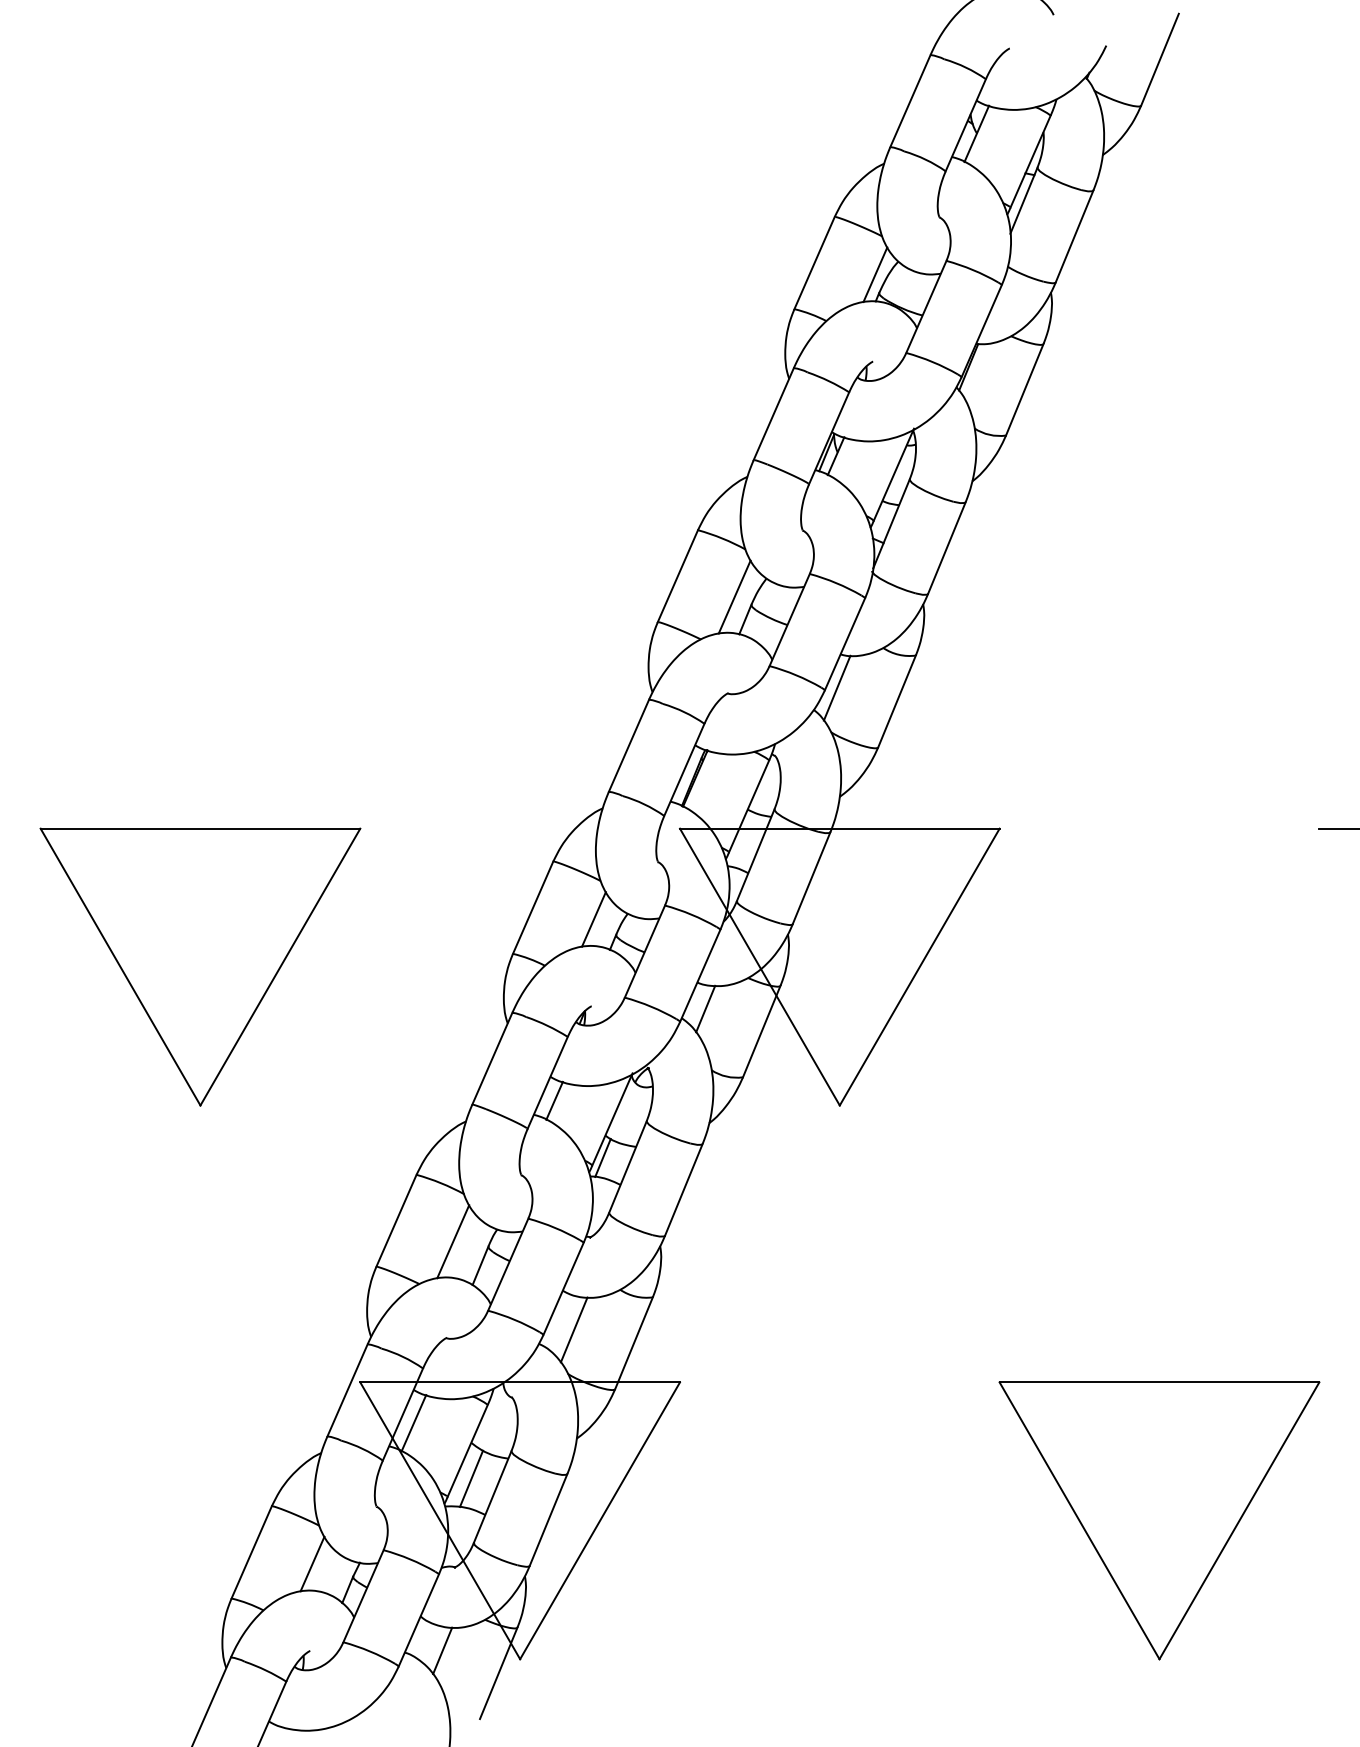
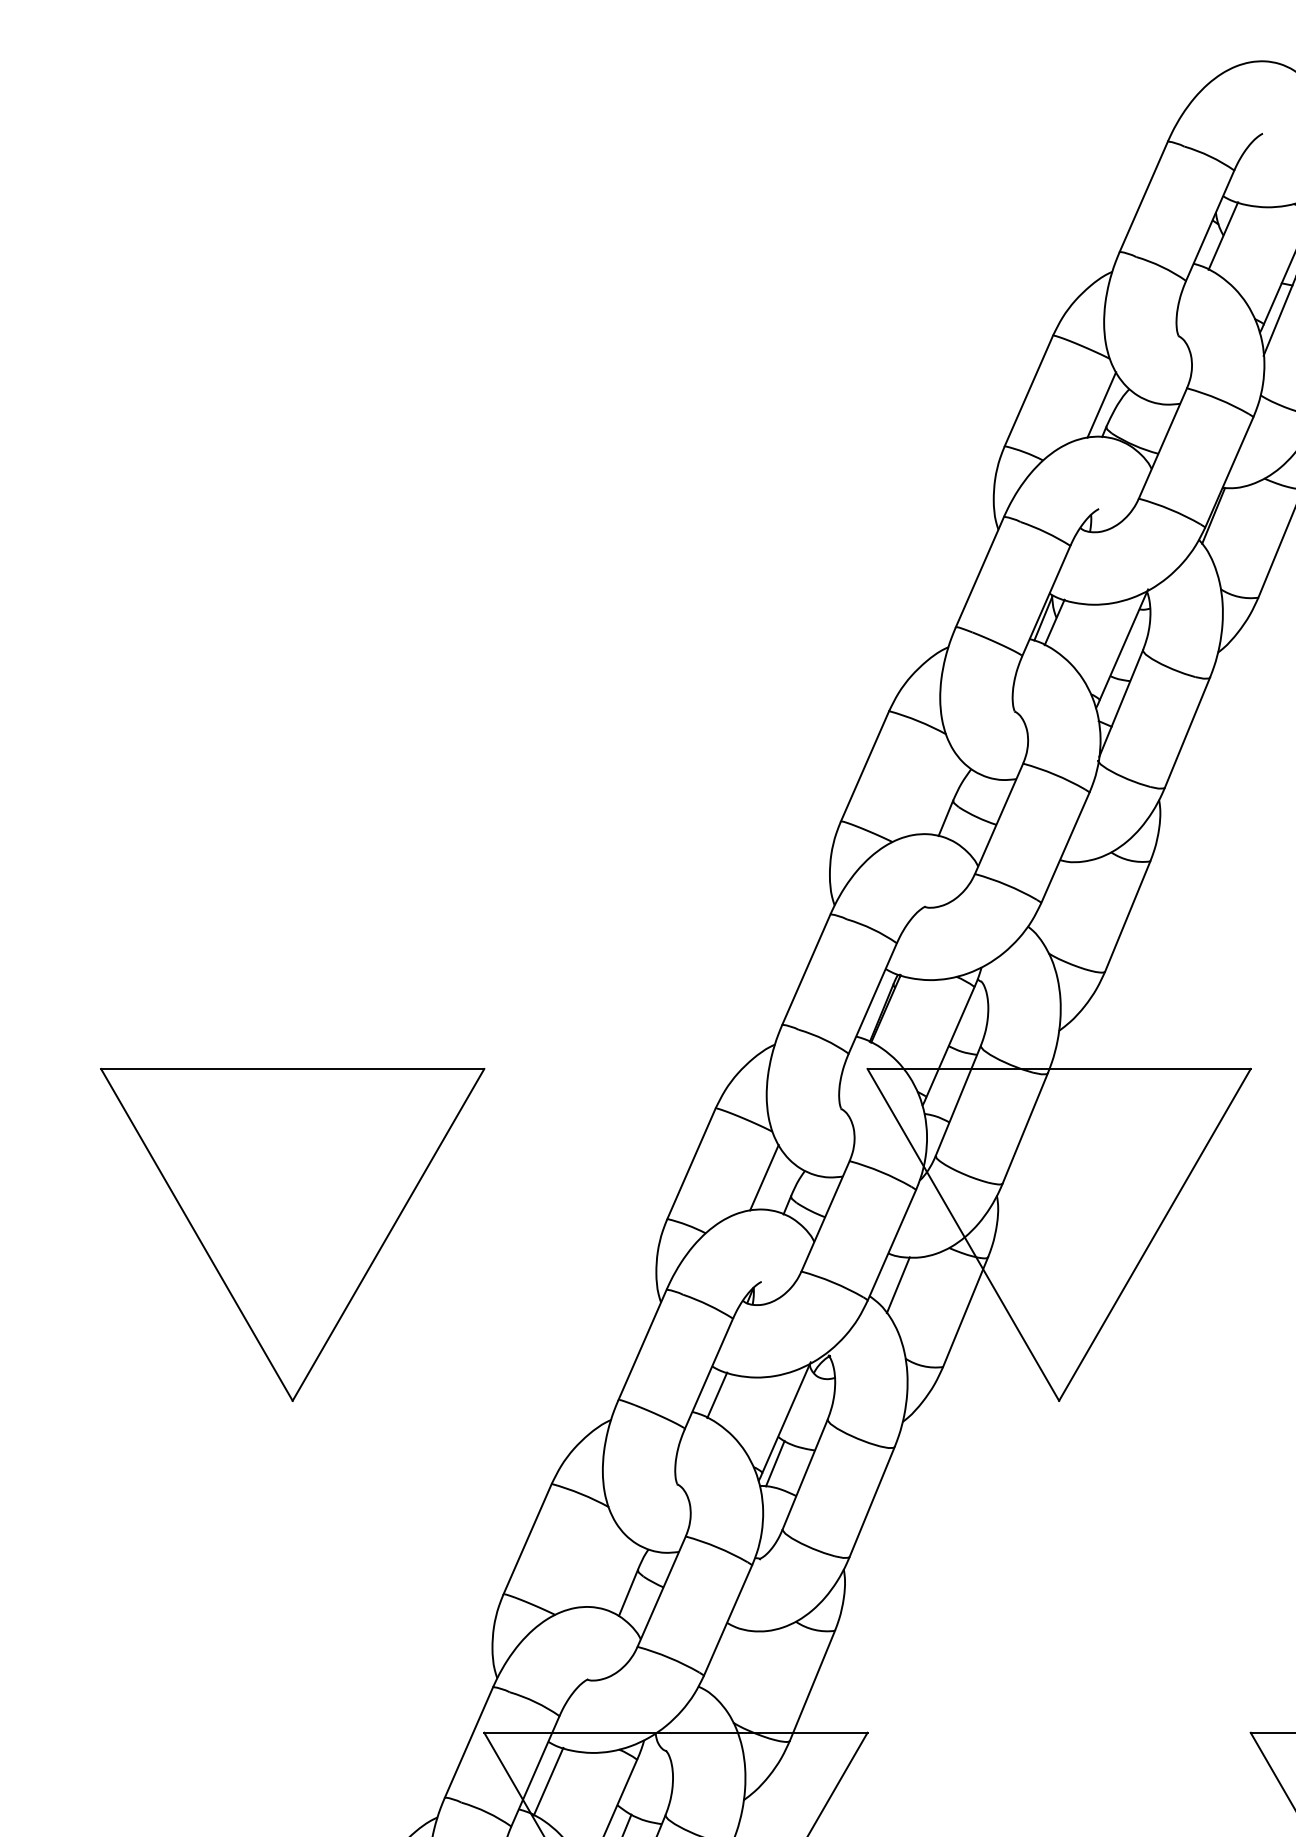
line: (734, 596) -> (932, 790), removed
line: (836, 687) -> (1055, 899), removed
line: (453, 1241) -> (596, 1563), removed
line: (573, 1329) -> (739, 1669), removed

